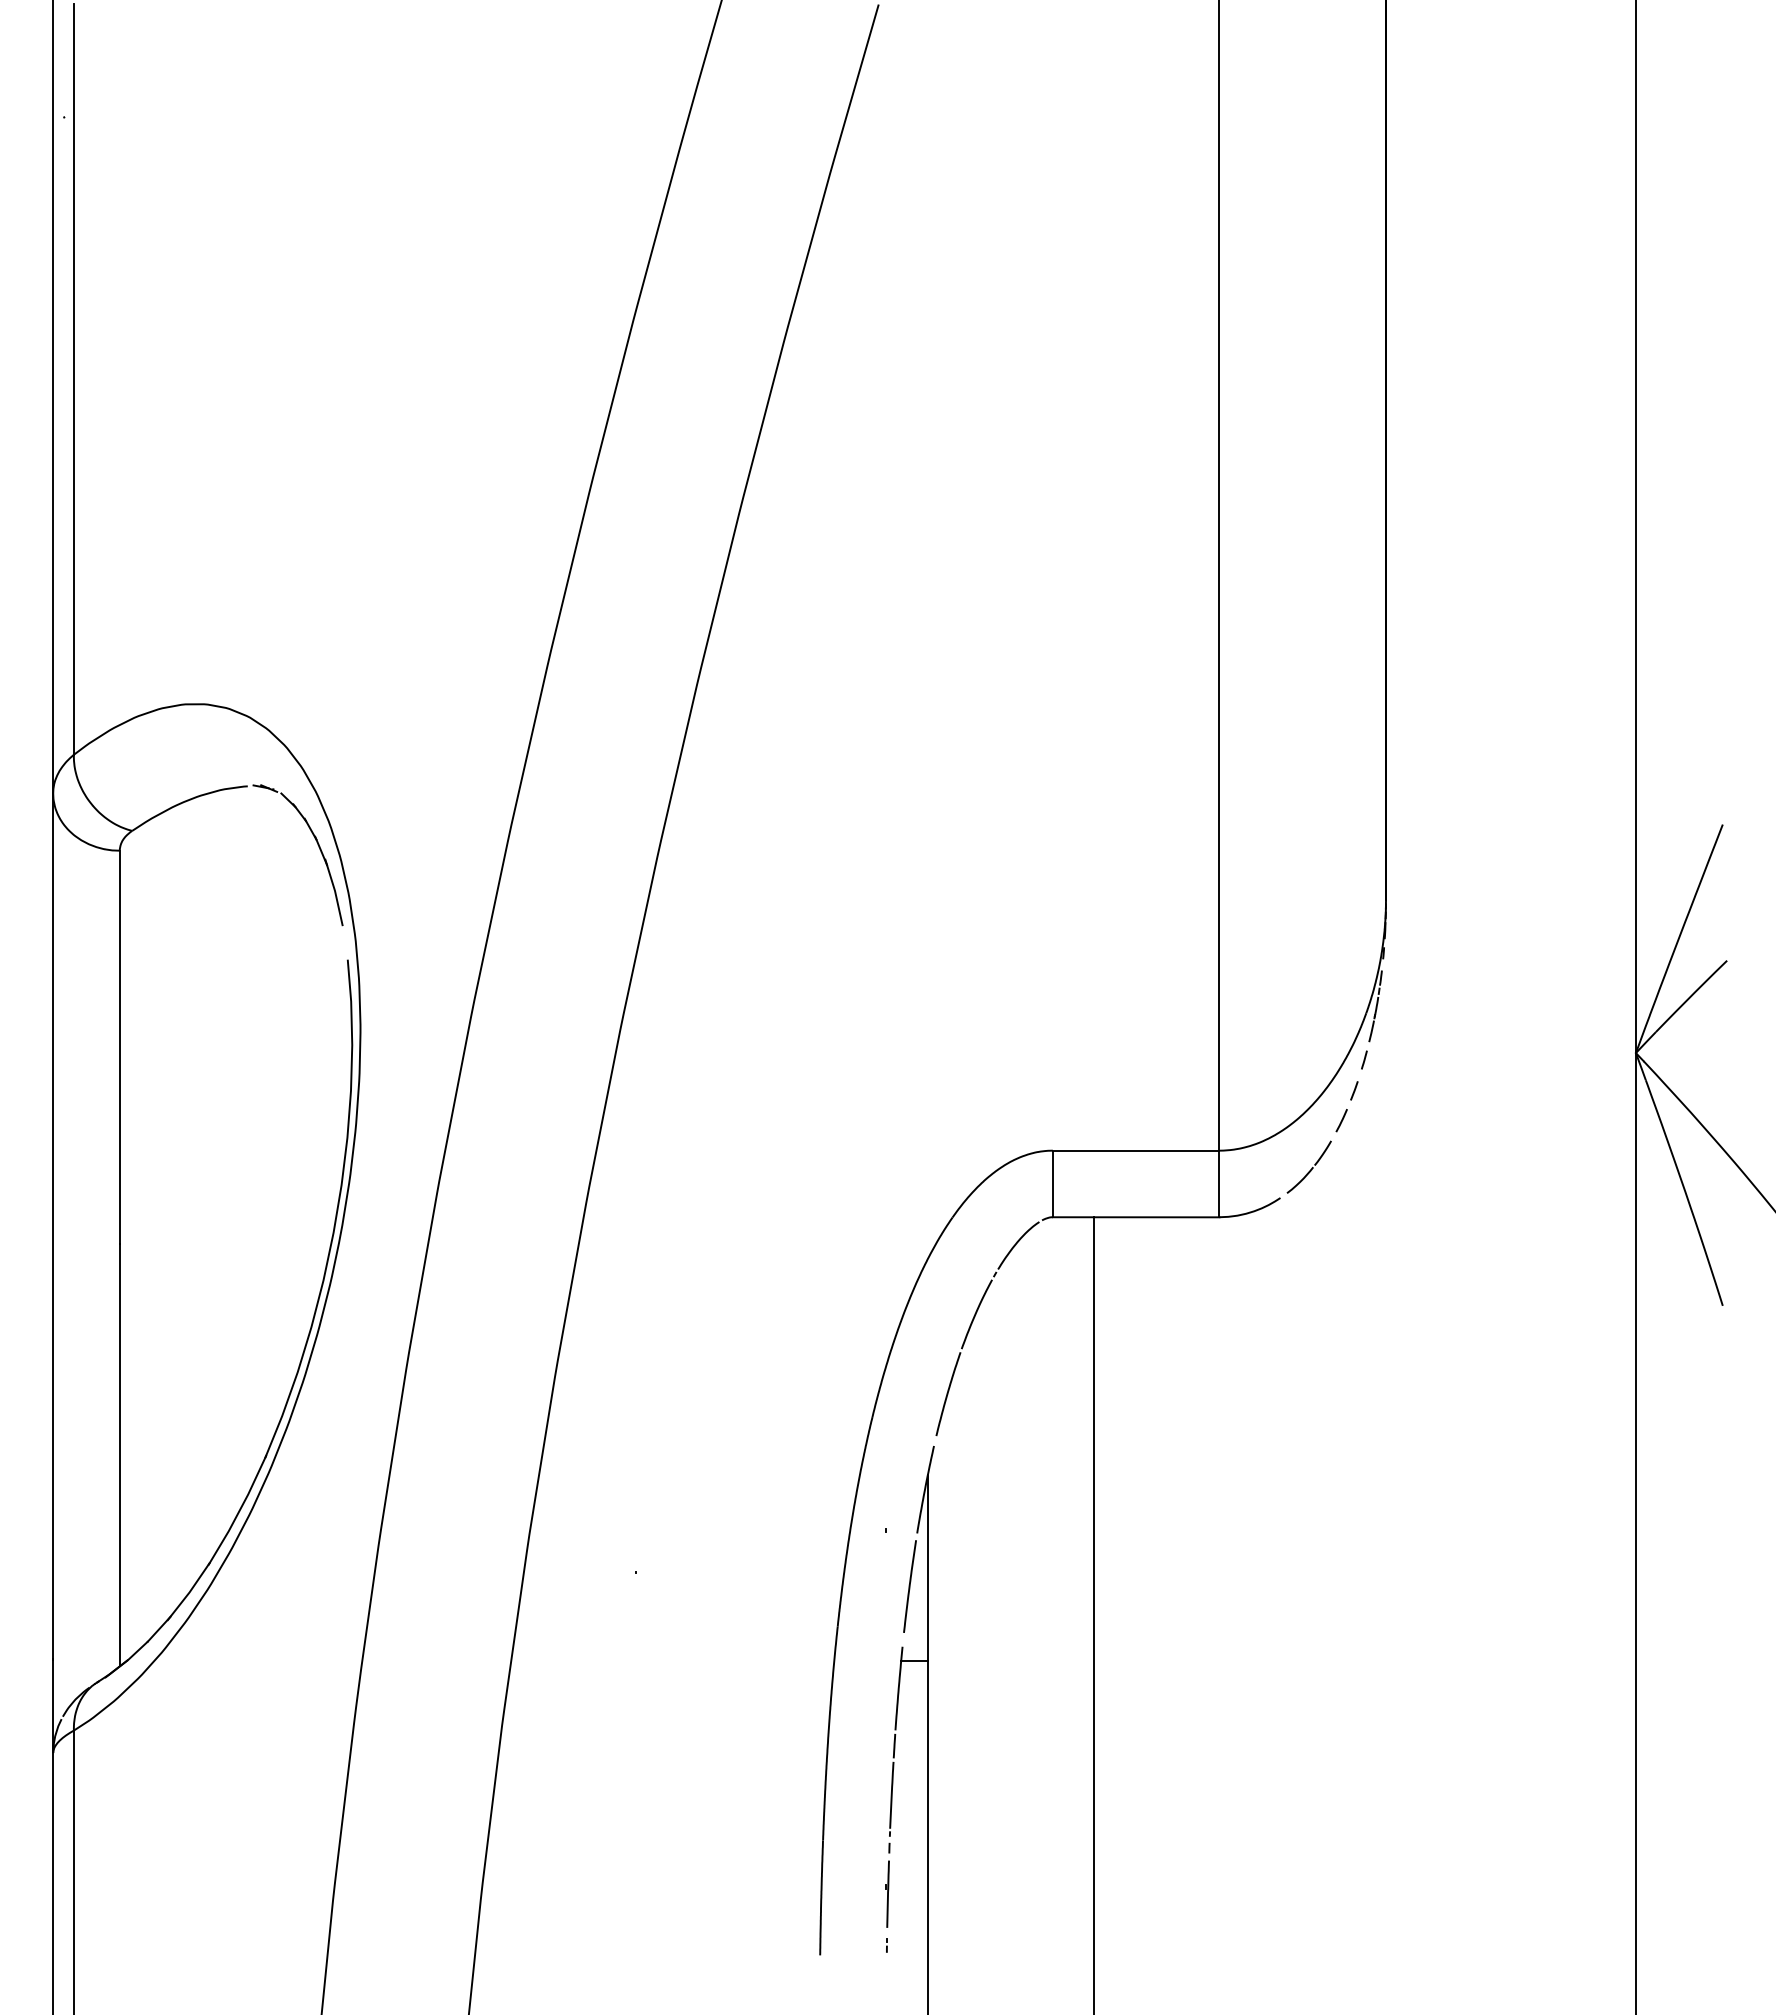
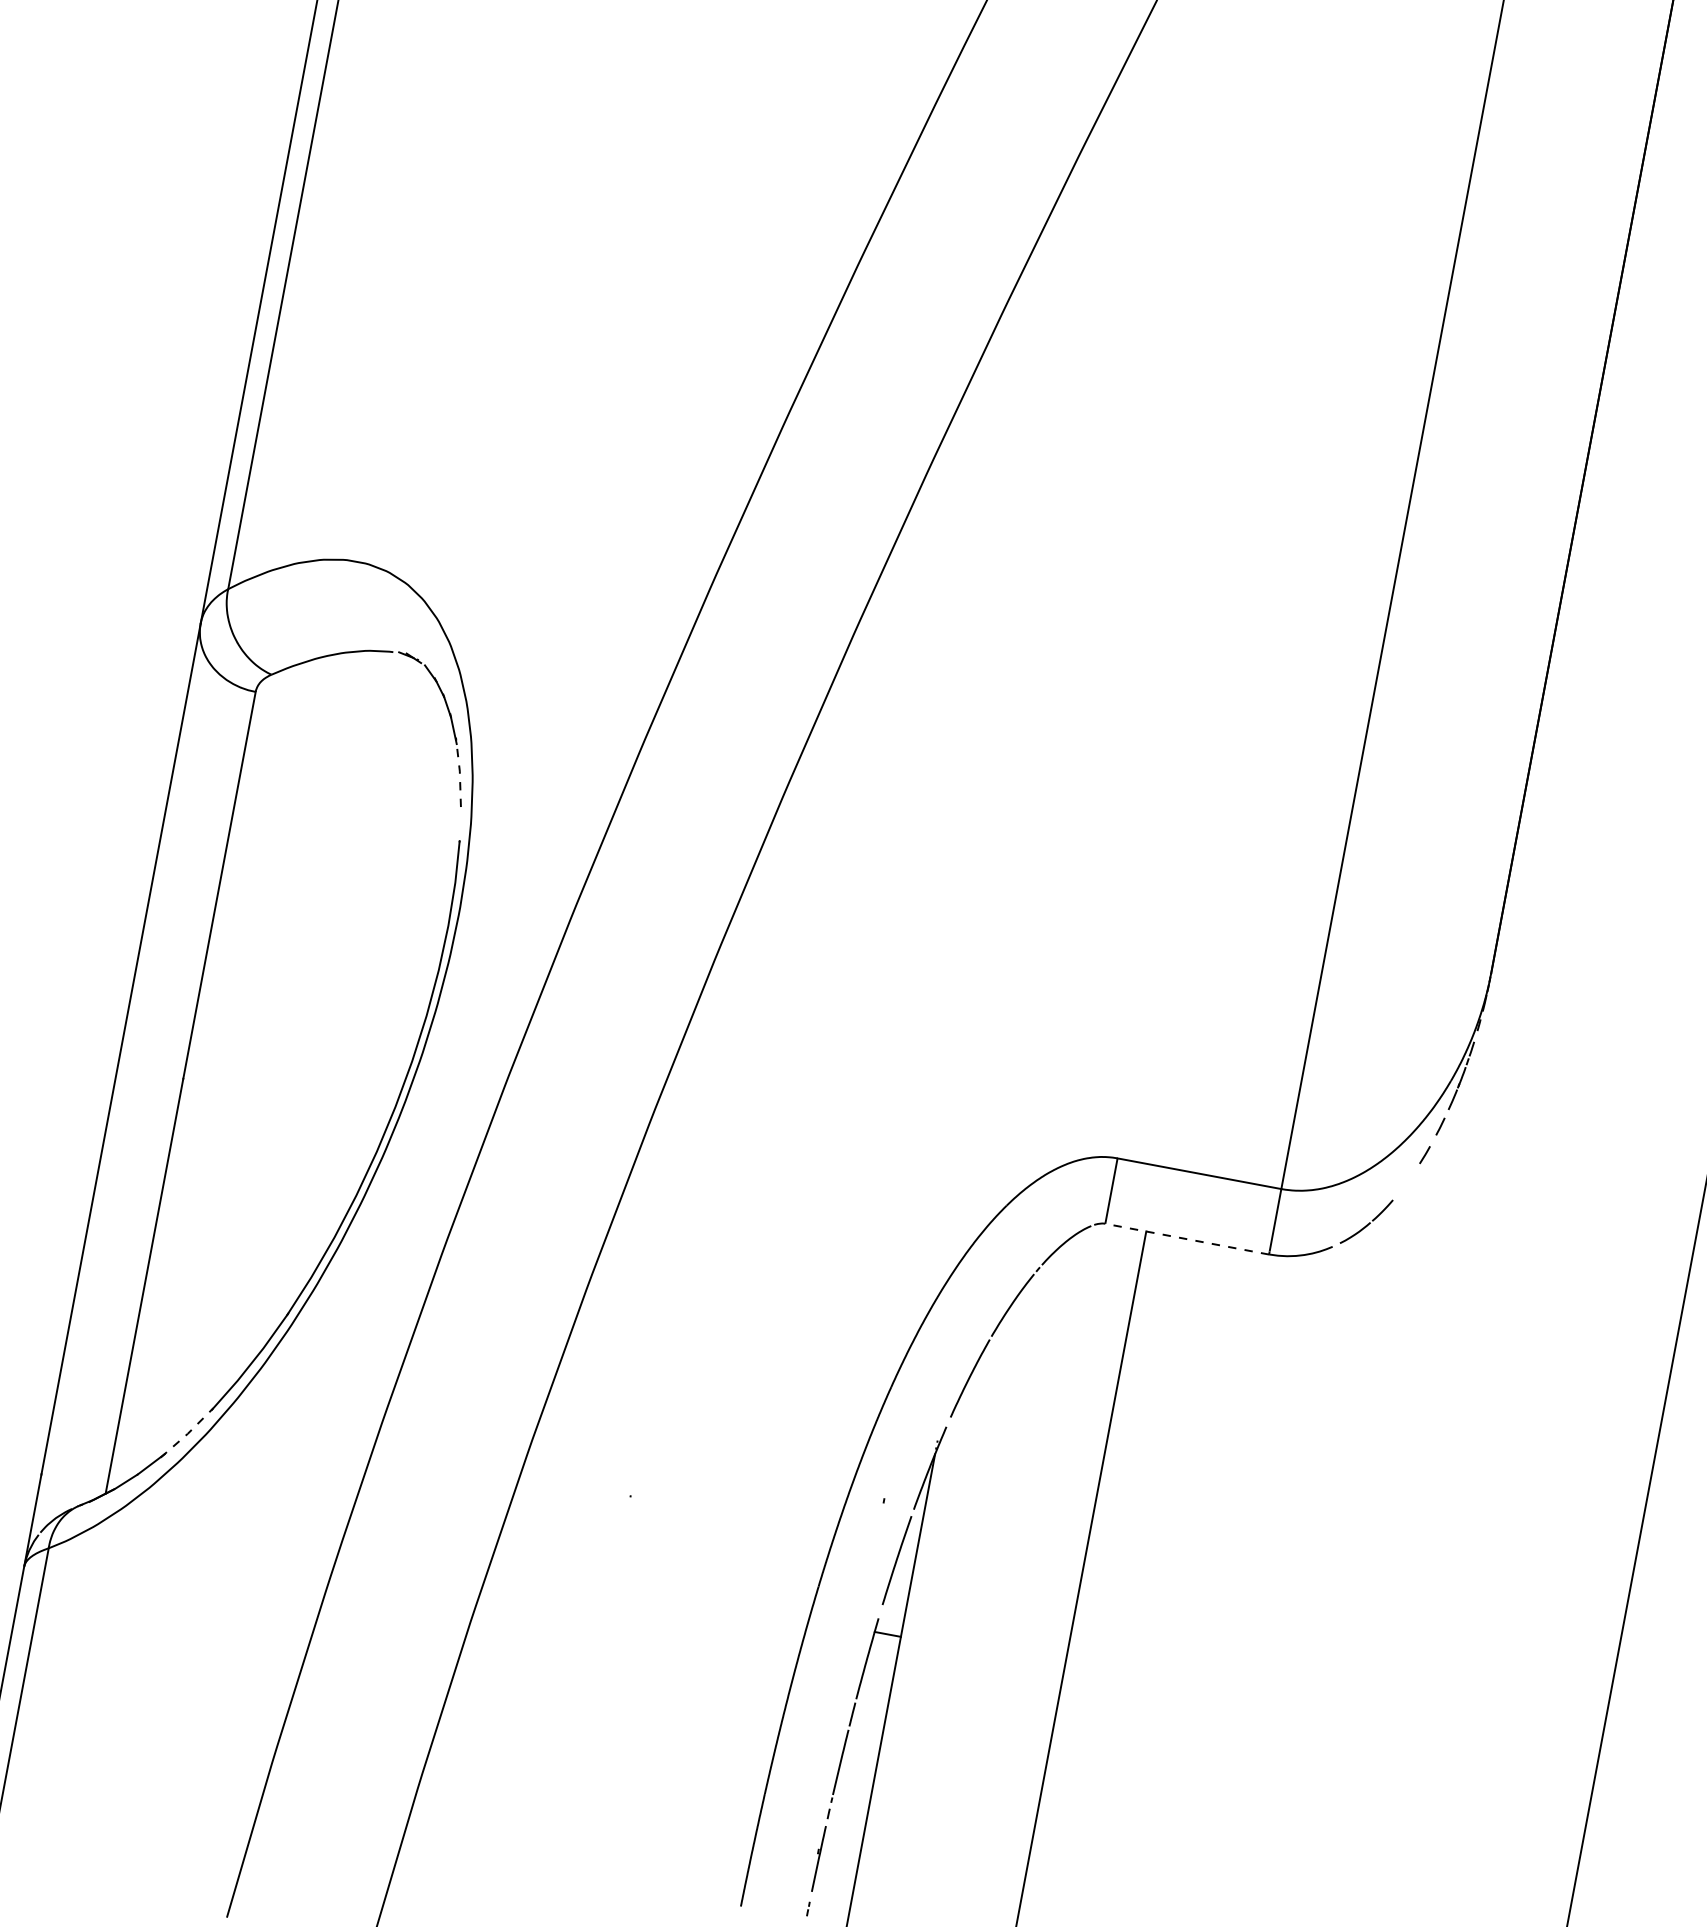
line: (335, 890) -> (460, 770), solid -> dashed
line: (1341, 1120) -> (1406, 1181), removed
line: (1135, 1217) -> (1186, 1239), solid -> dashed
line: (189, 1592) -> (187, 1433), solid -> dashed

